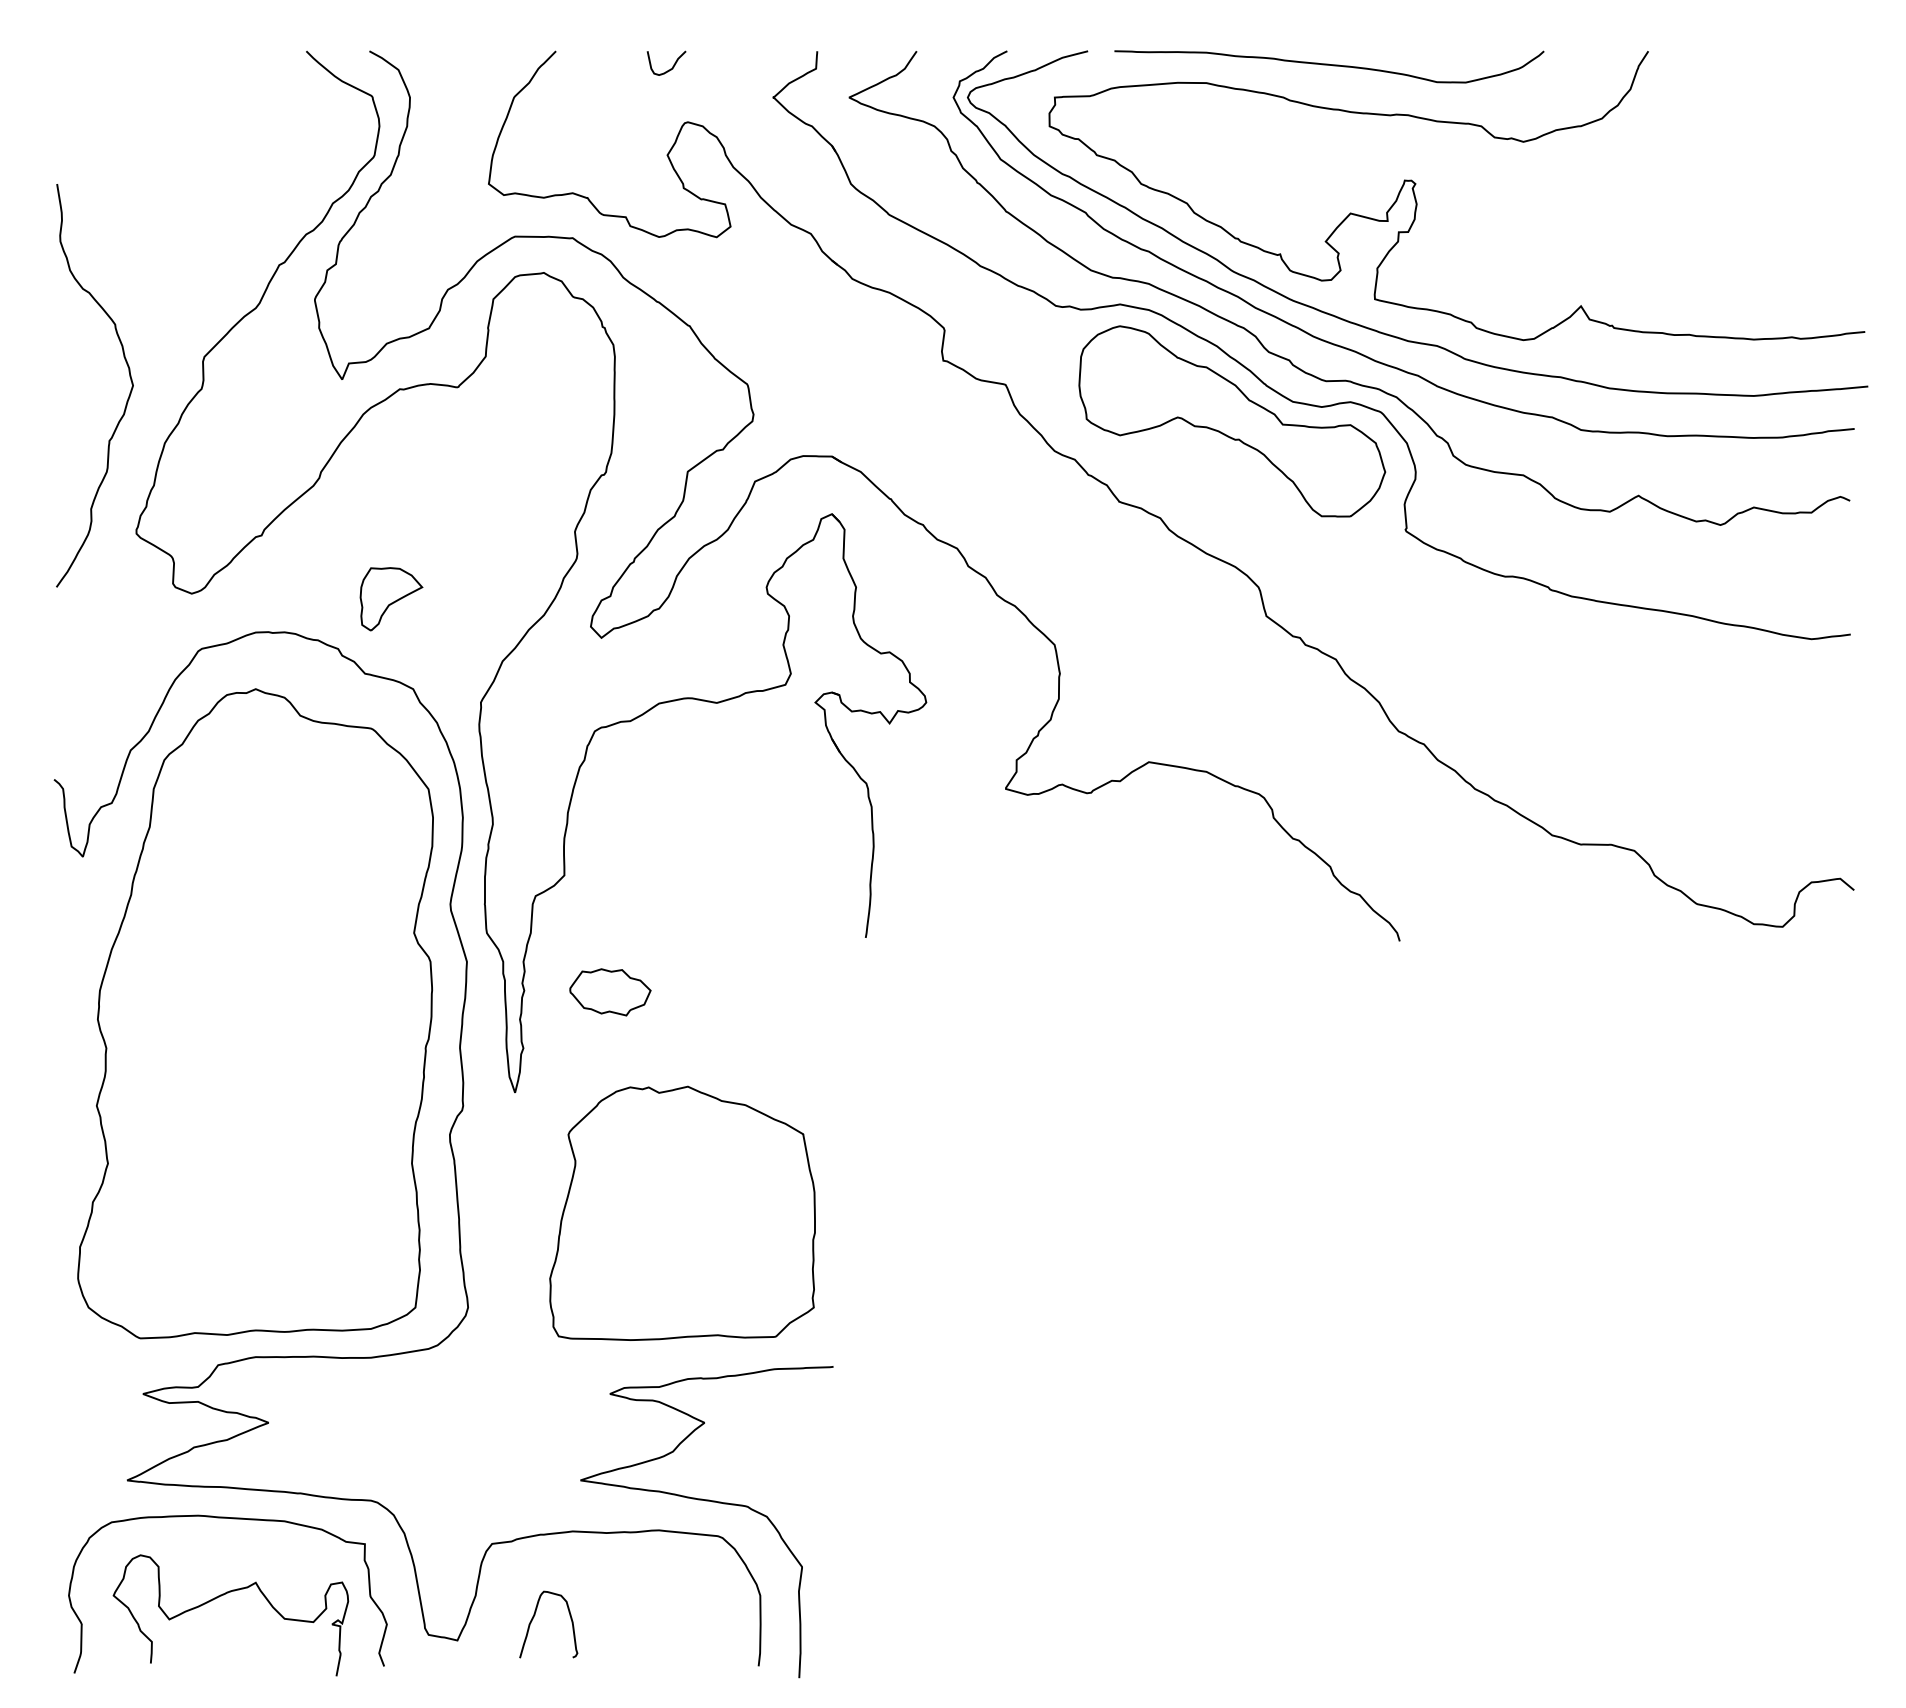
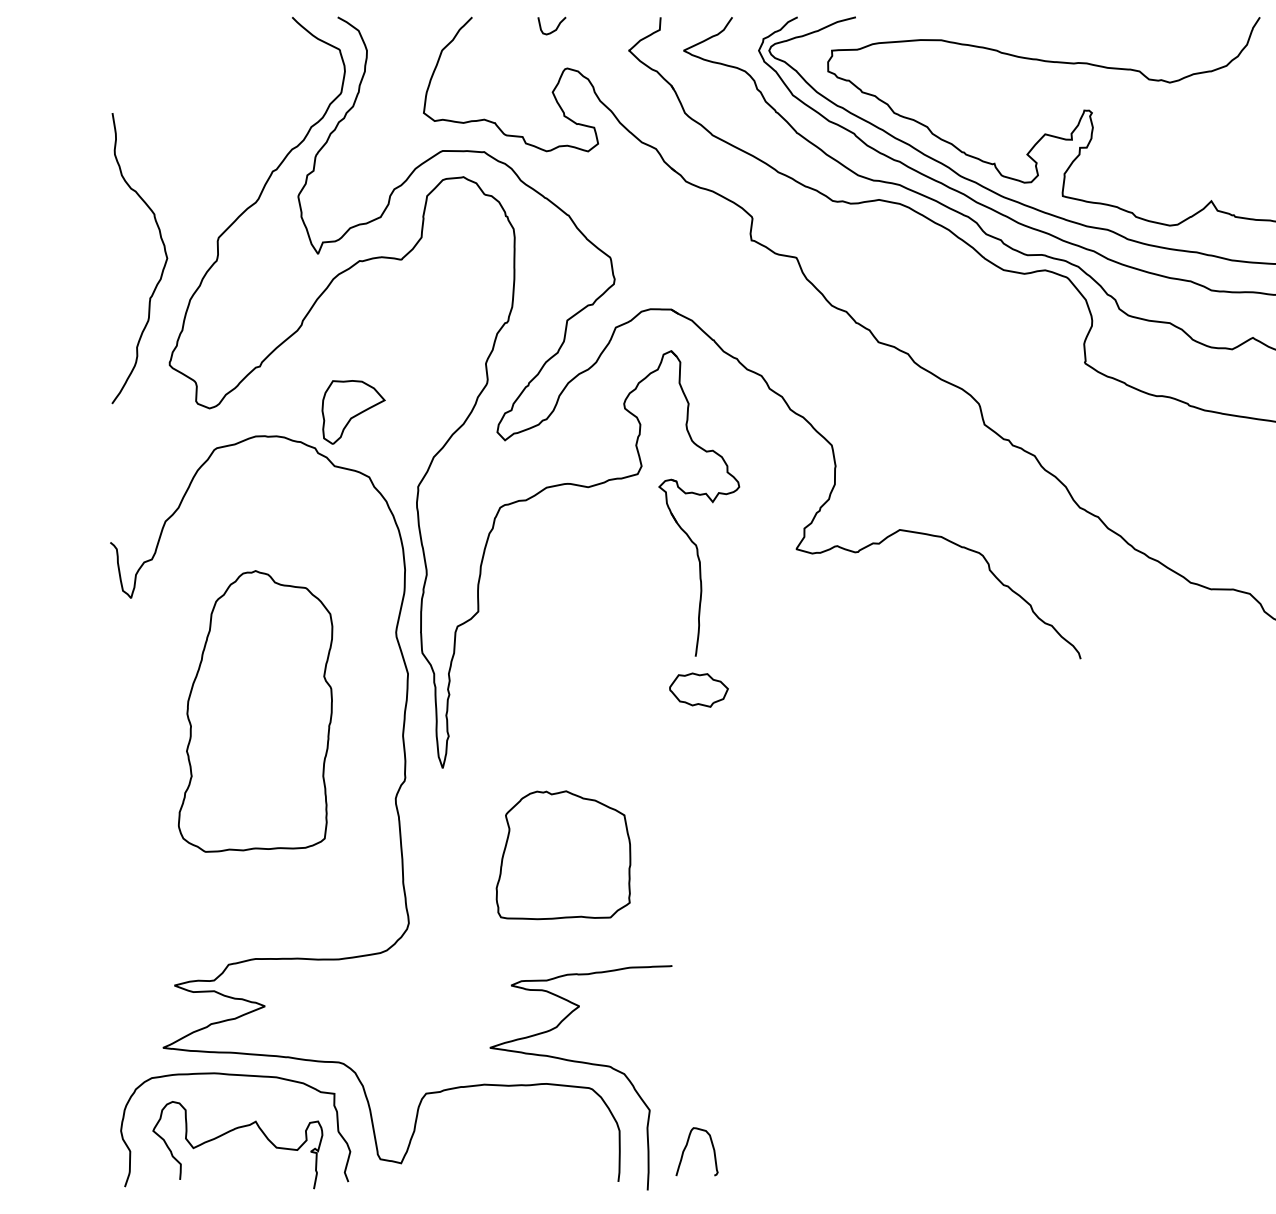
curve: (1329, 65) -> (1030, 27), removed
part: (1232, 421) -> (960, 284), removed
part: (391, 599) -> (353, 412), size x1.4
part: (610, 992) -> (699, 690), moved
part: (255, 1013) -> (255, 711), size x0.6
part: (682, 1212) -> (563, 854), size x0.7
curve: (534, 1617) -> (686, 1146), moved

